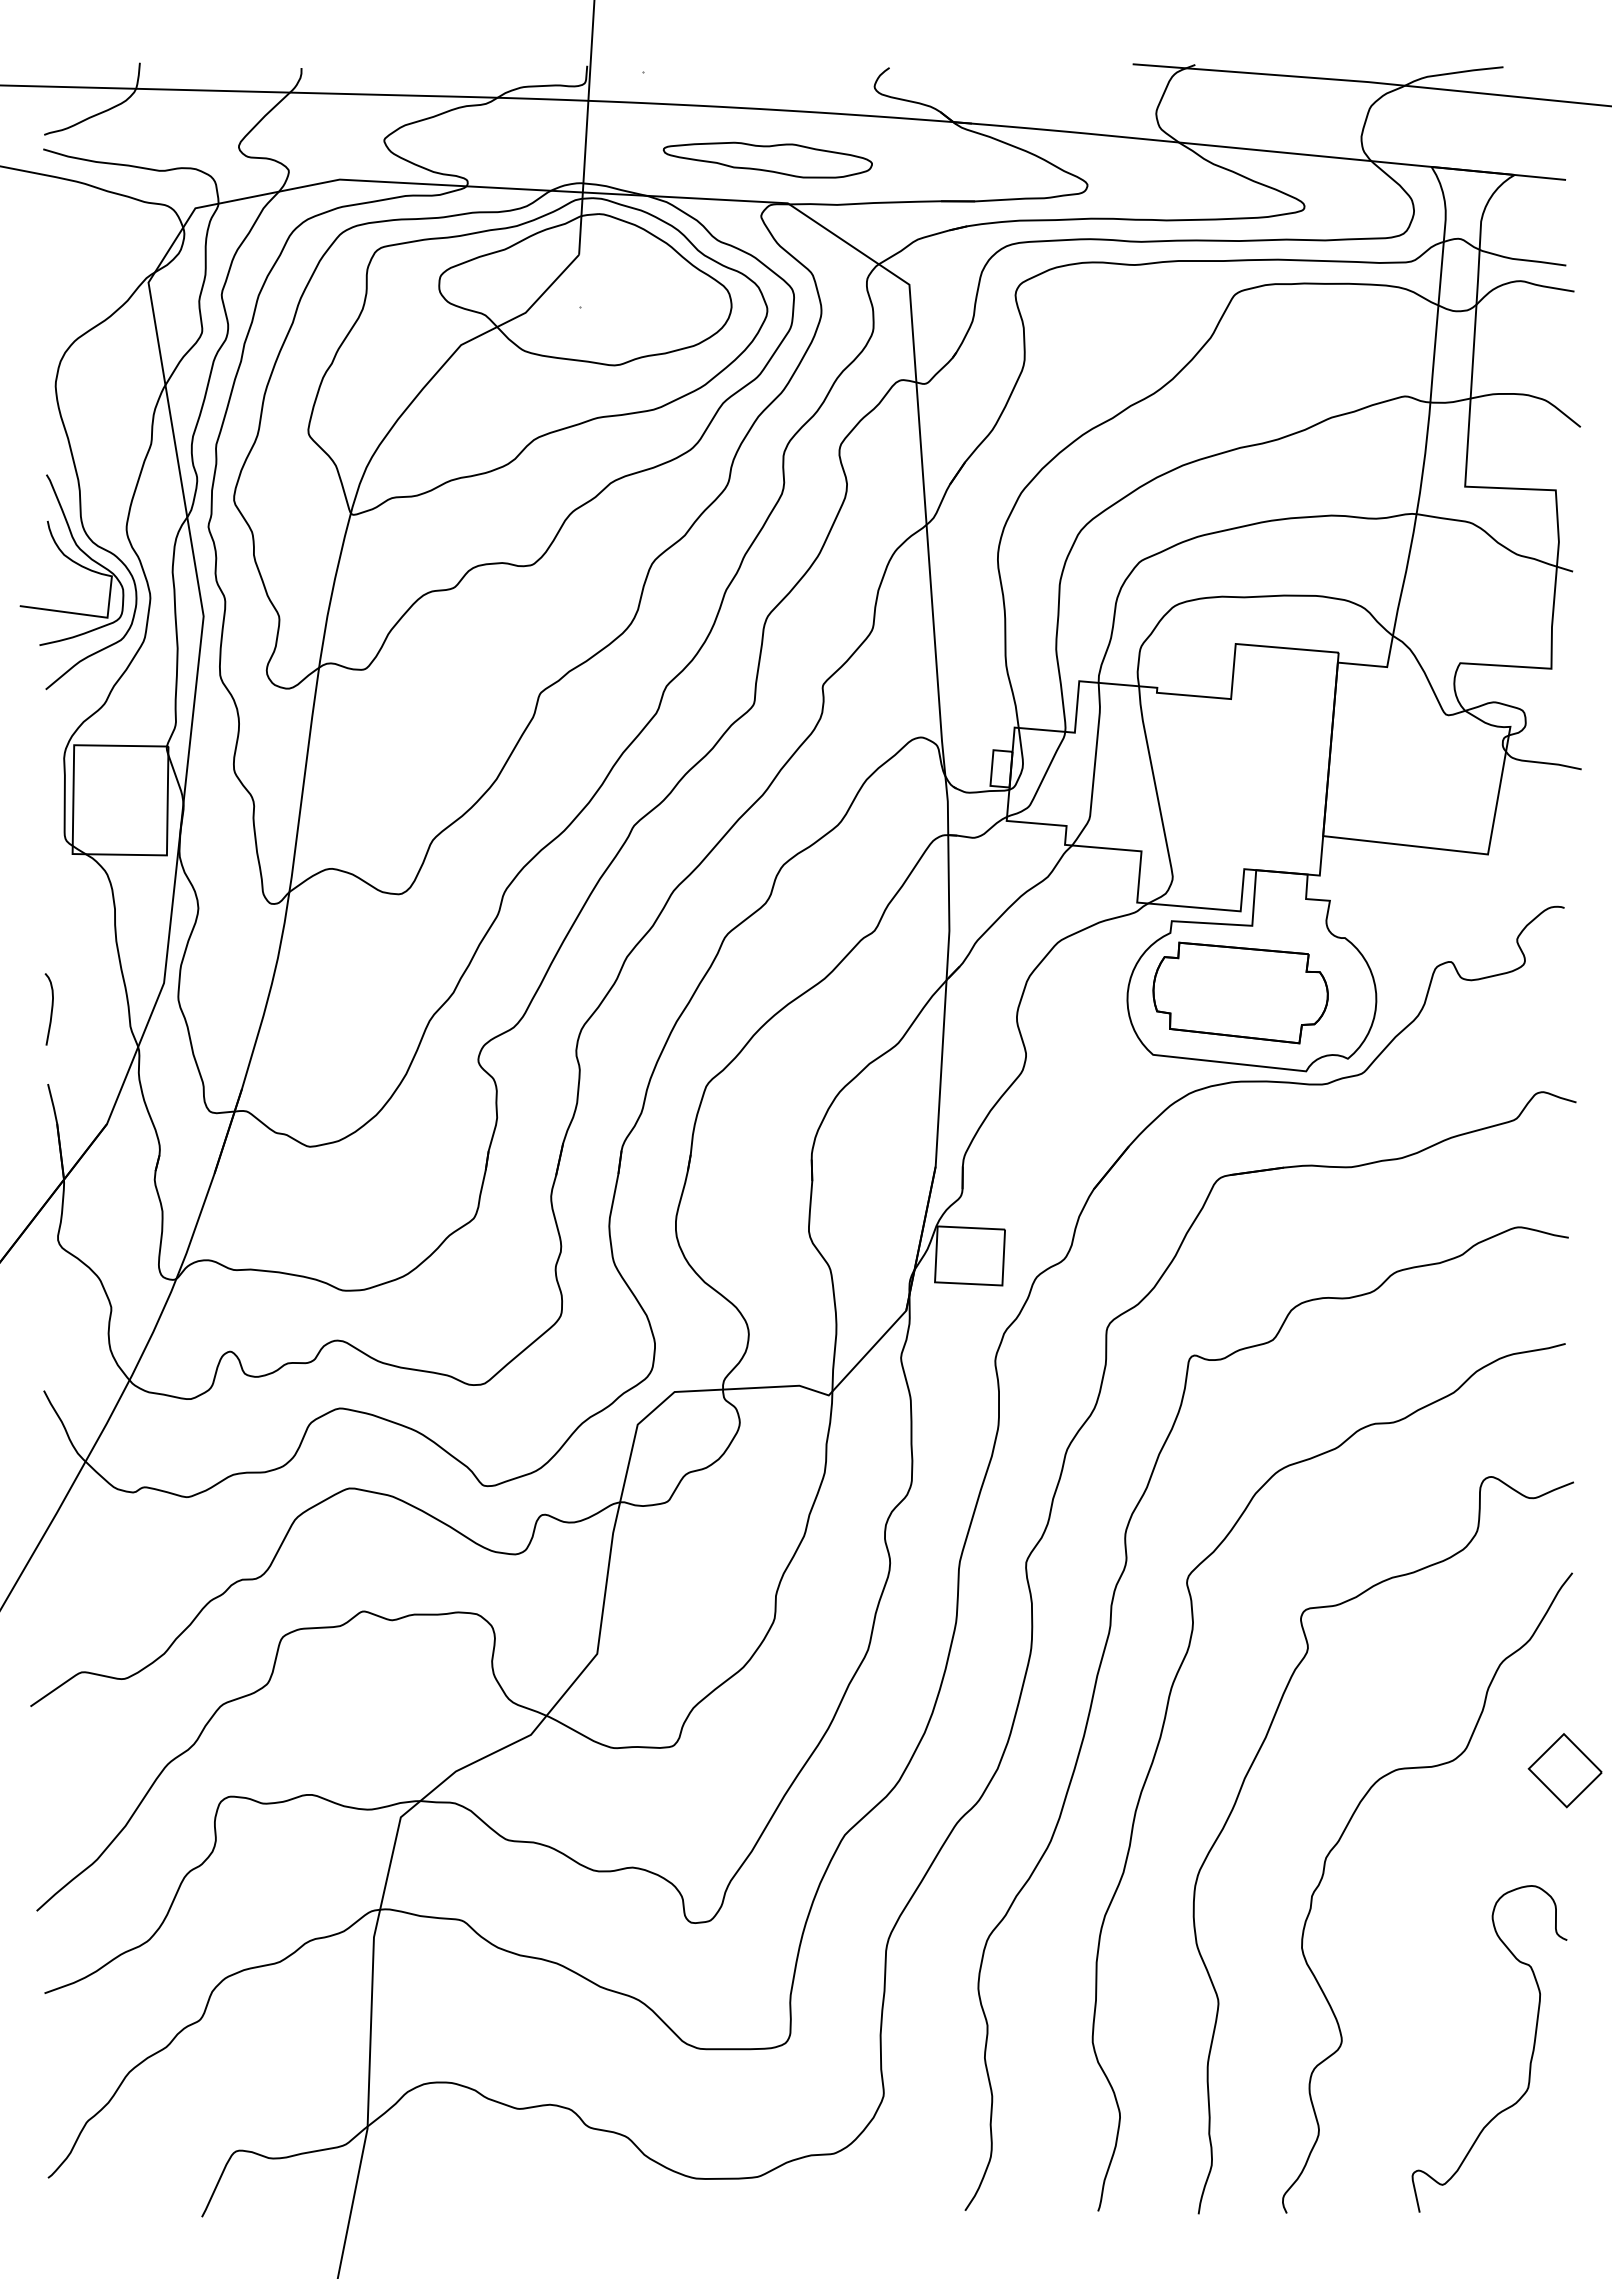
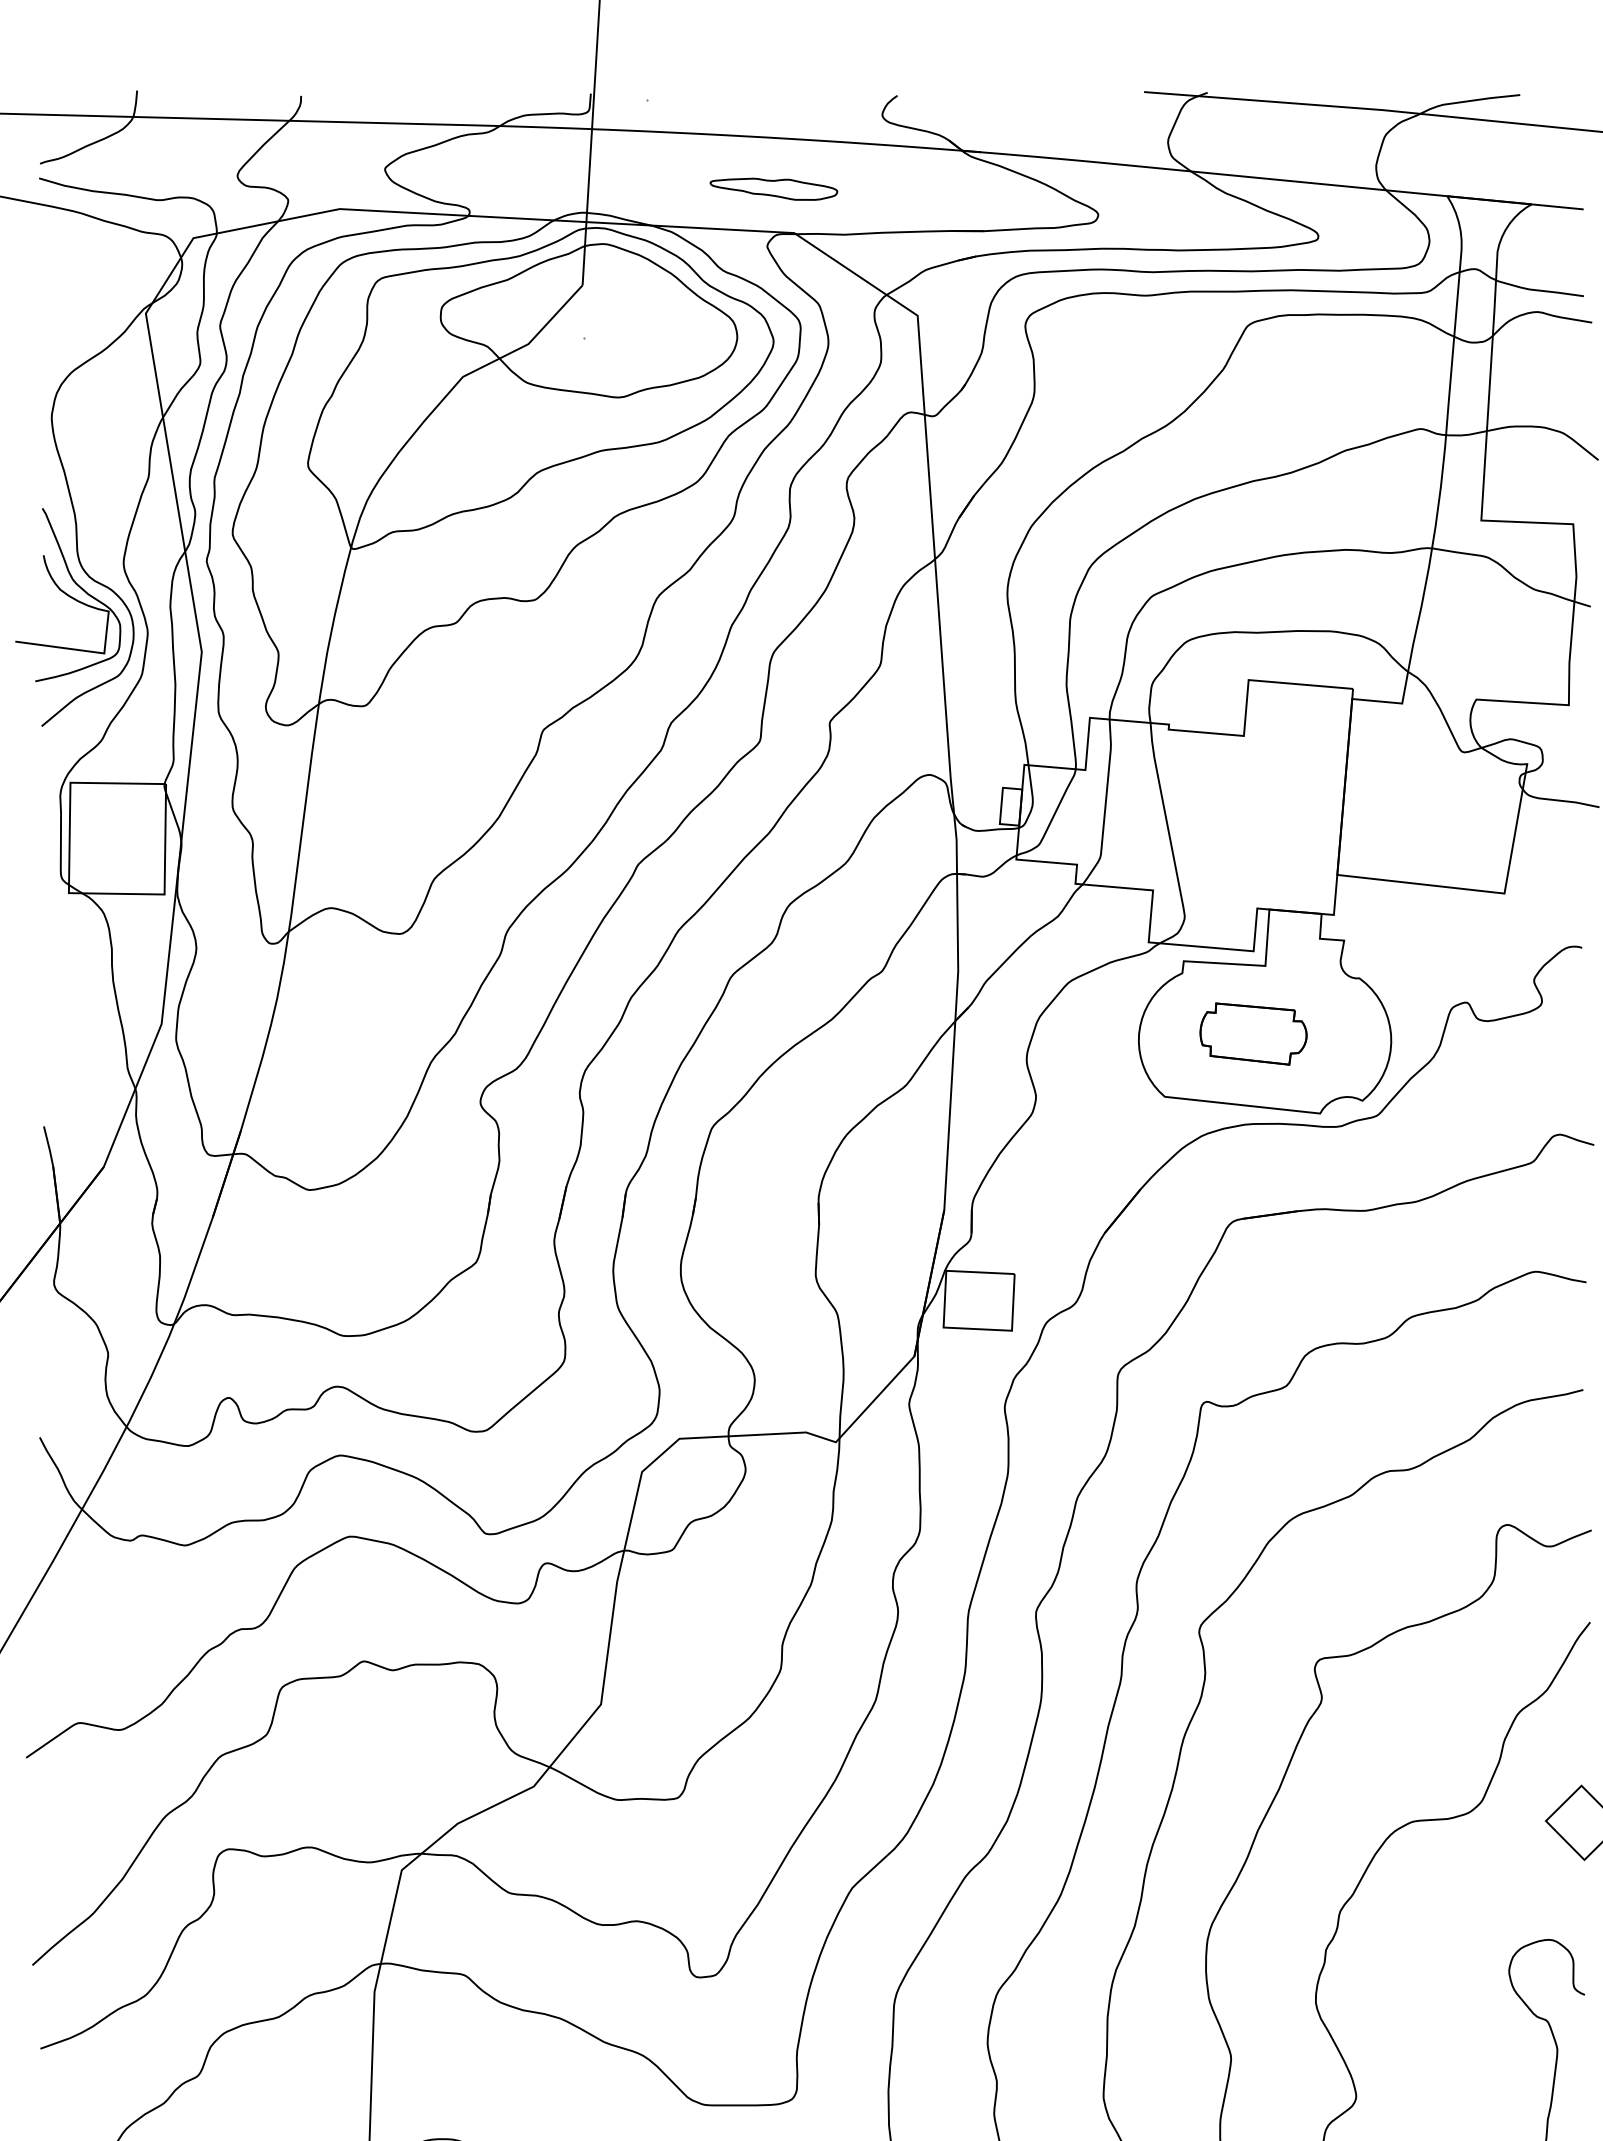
part: (767, 159) -> (773, 188), size x0.6
part: (1240, 992) -> (1253, 1033), size x0.6
curve: (51, 1009) -> (47, 1050), removed

